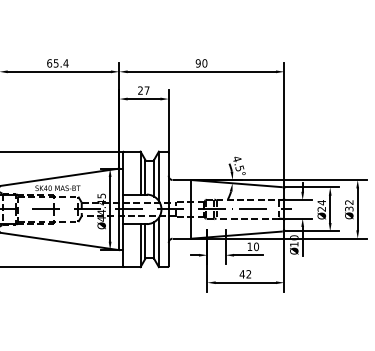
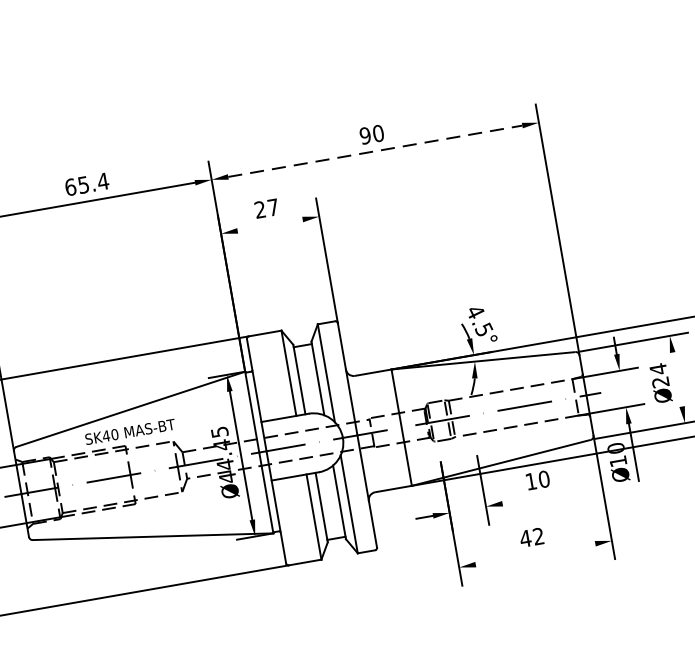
line: (202, 71) -> (376, 150), solid -> dashed
line: (143, 99) -> (269, 226), removed
line: (330, 209) -> (678, 379), removed
line: (248, 255) -> (531, 499), removed
line: (245, 282) -> (534, 553), removed

